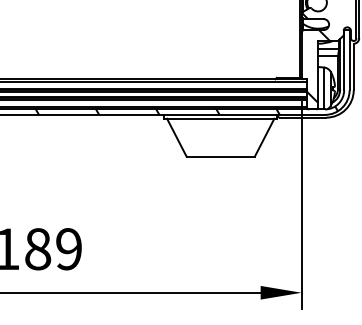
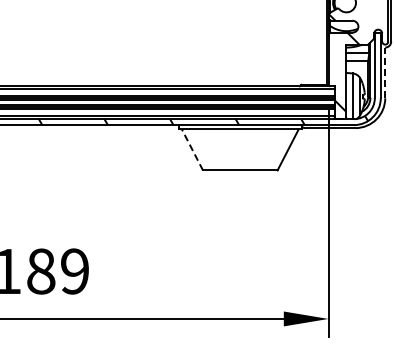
line: (353, 66) -> (385, 72), solid -> dashed
line: (176, 137) -> (192, 149), solid -> dashed

